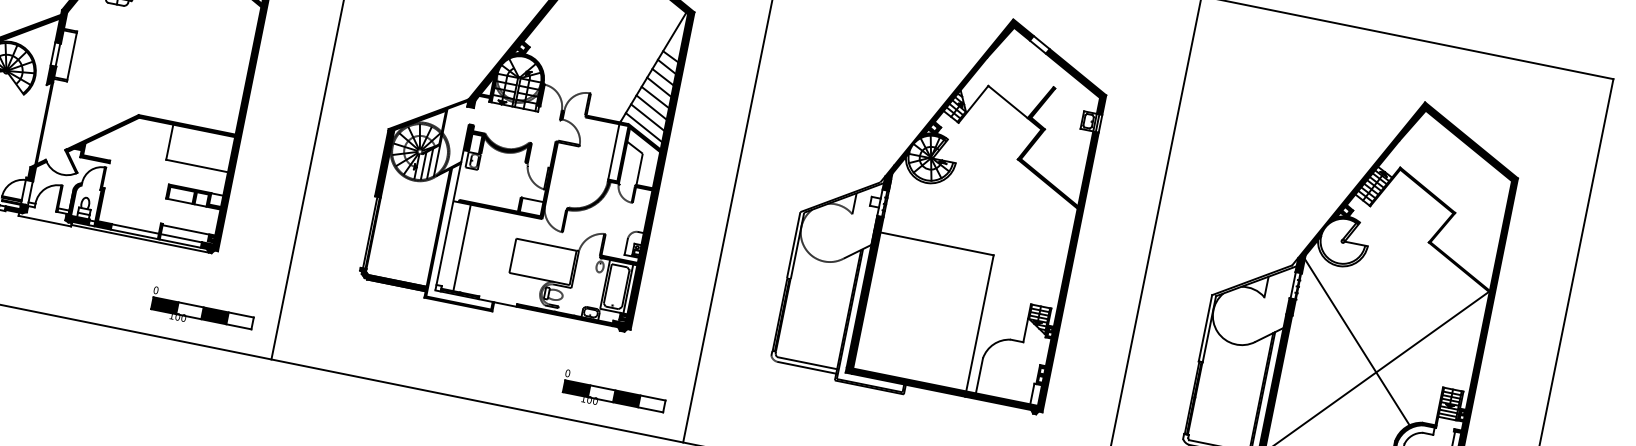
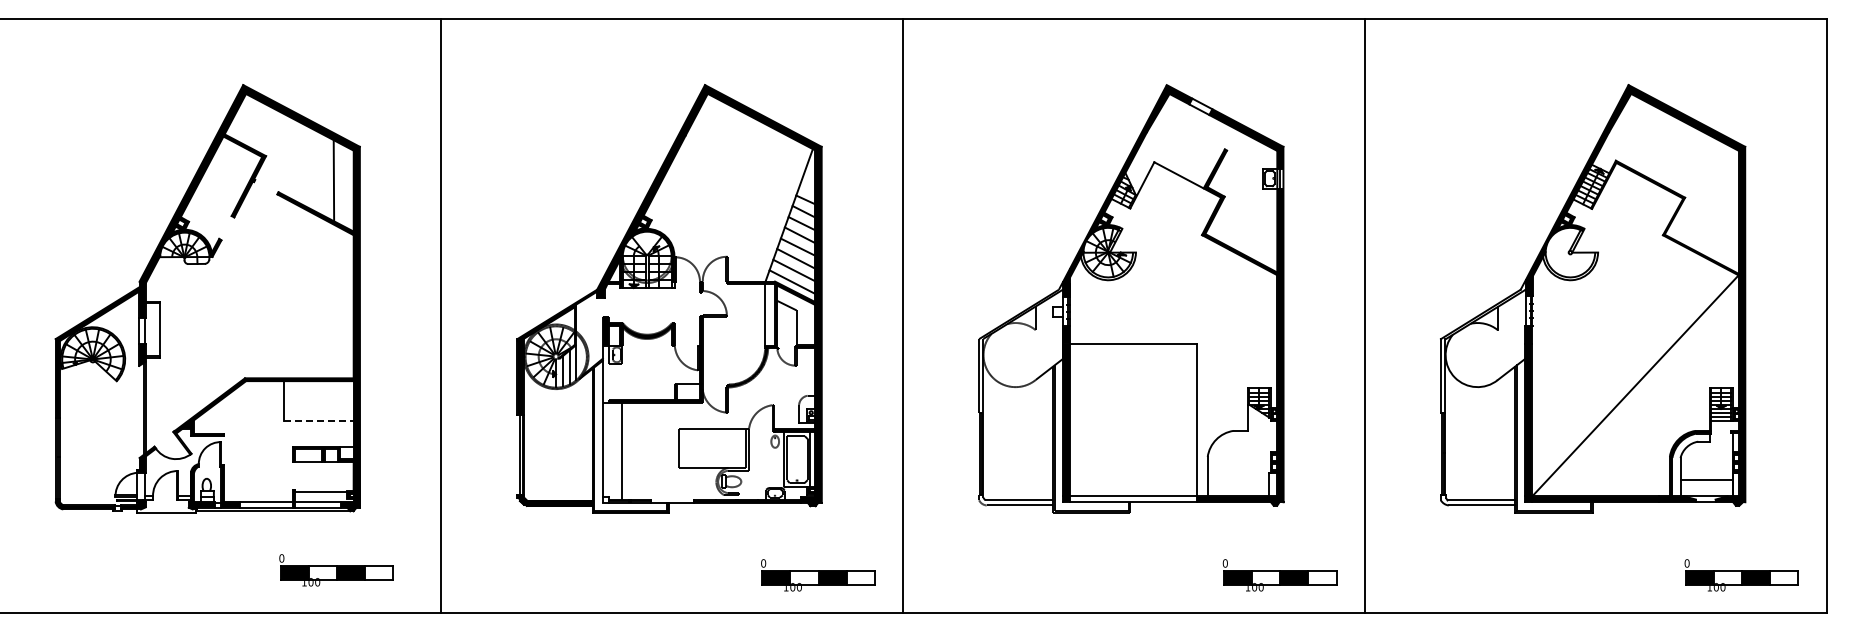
line: (197, 166) -> (319, 420), solid -> dashed
part: (202, 310) -> (336, 570), moved
line: (1357, 342) -> (1607, 358), removed
fill: (909, 382) -> (1133, 499), removed

